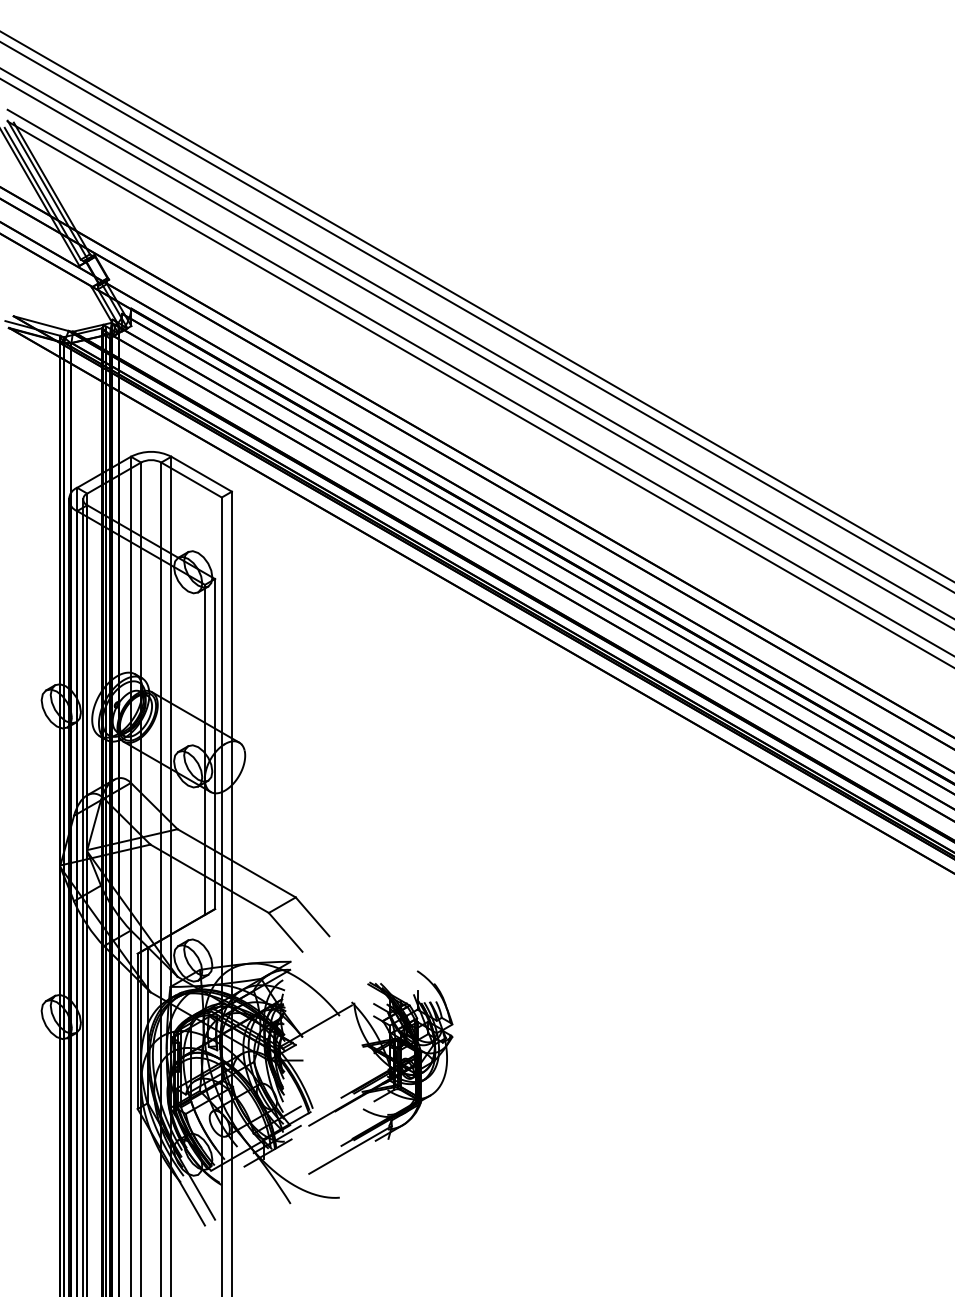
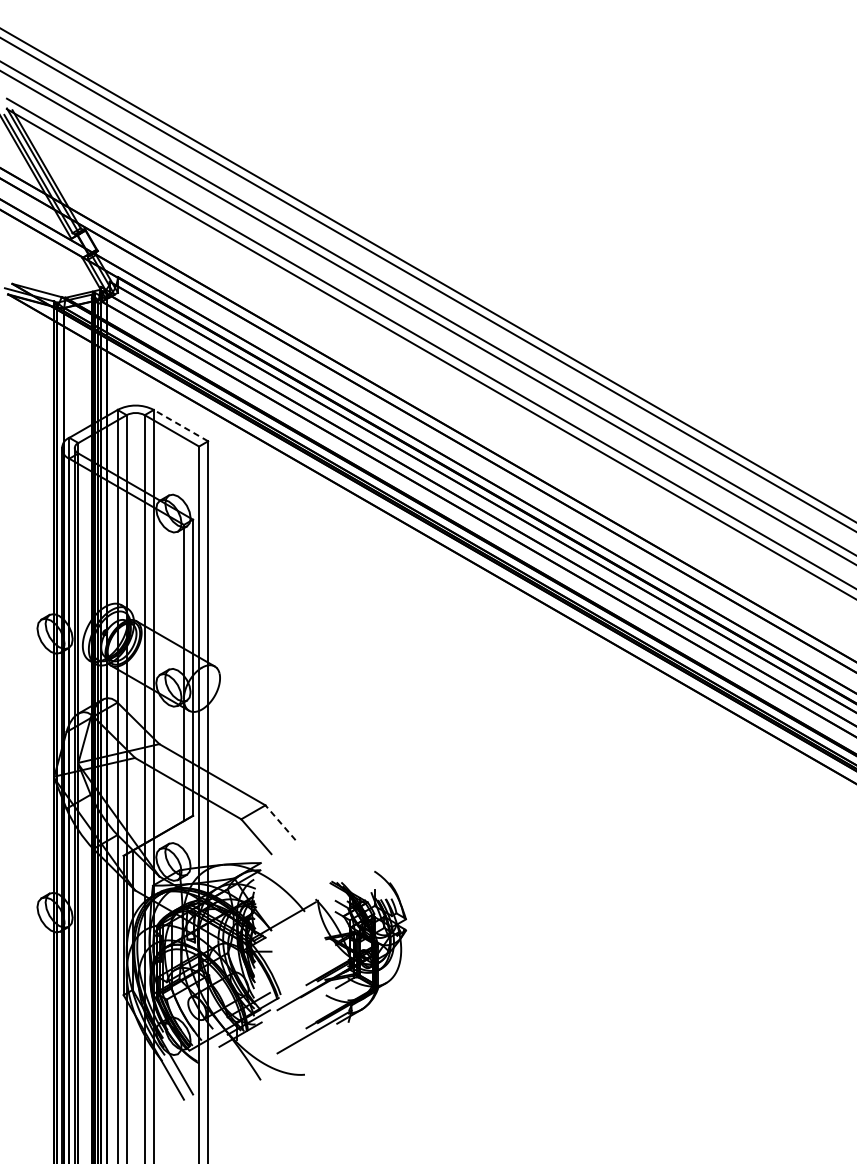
line: (201, 474) -> (180, 425), solid -> dashed
line: (312, 916) -> (280, 822), solid -> dashed

